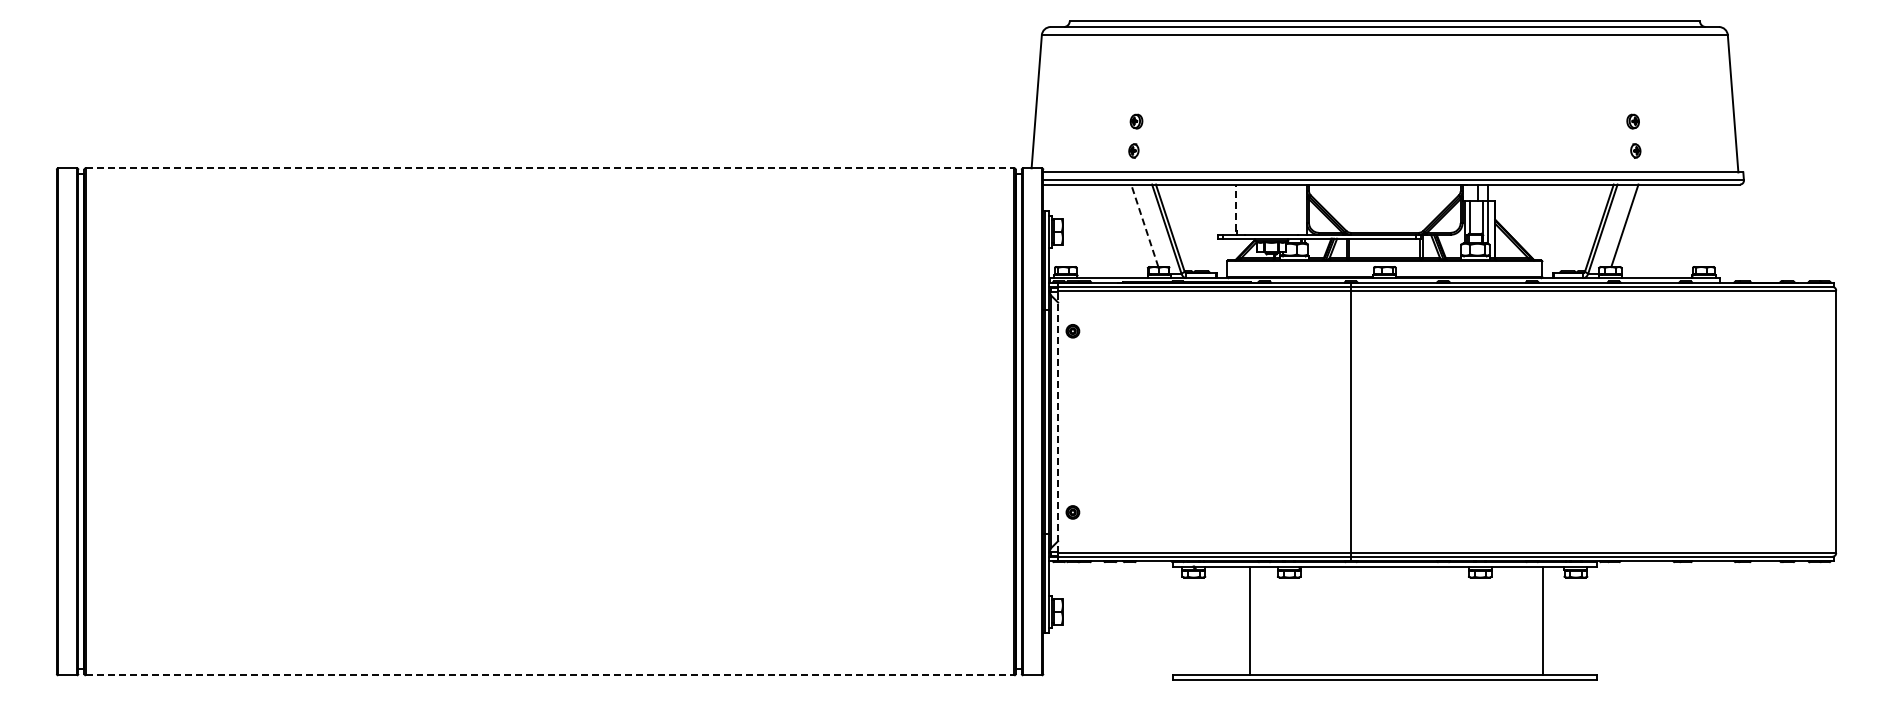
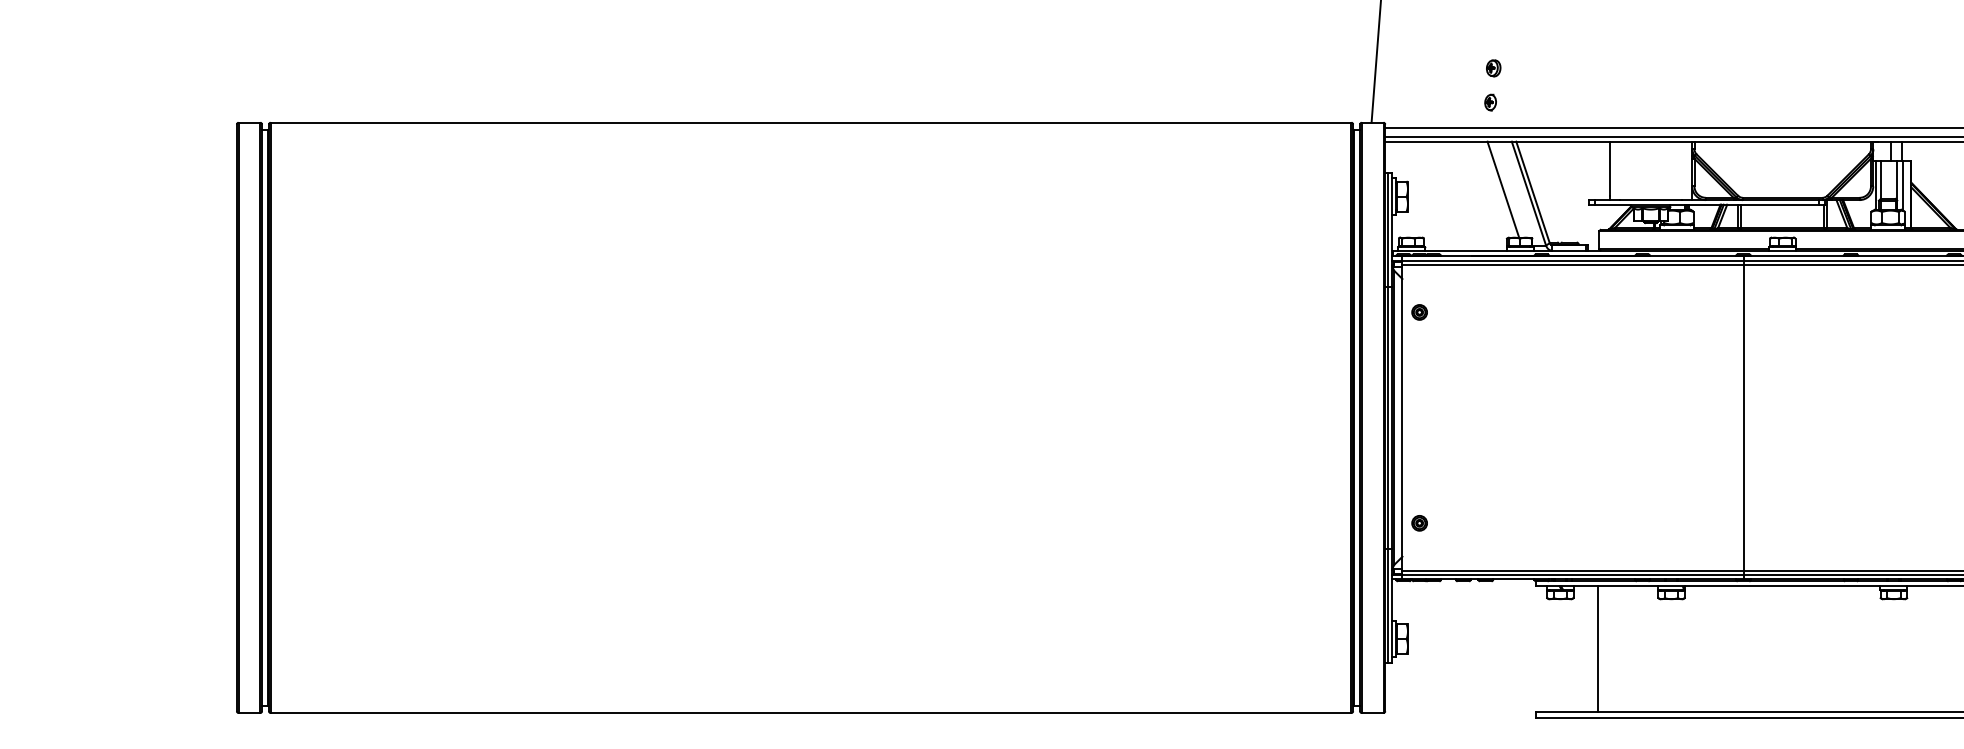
line: (550, 168) -> (811, 122), dashed -> solid
line: (1236, 207) -> (1610, 168), dashed -> solid
line: (1144, 225) -> (1502, 189), dashed -> solid
line: (1058, 421) -> (1402, 417), dashed -> solid
line: (1250, 620) -> (1598, 649), moved
line: (550, 675) -> (811, 713), dashed -> solid

